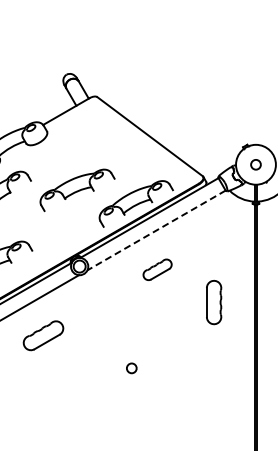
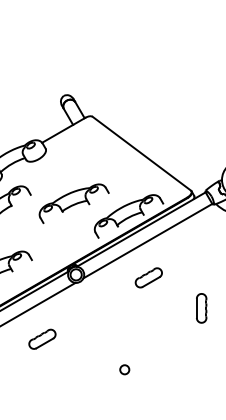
line: (156, 230) -> (147, 241), dashed -> solid
part: (214, 302) -> (201, 308), size x0.71
part: (43, 335) -> (42, 339), size x0.71

